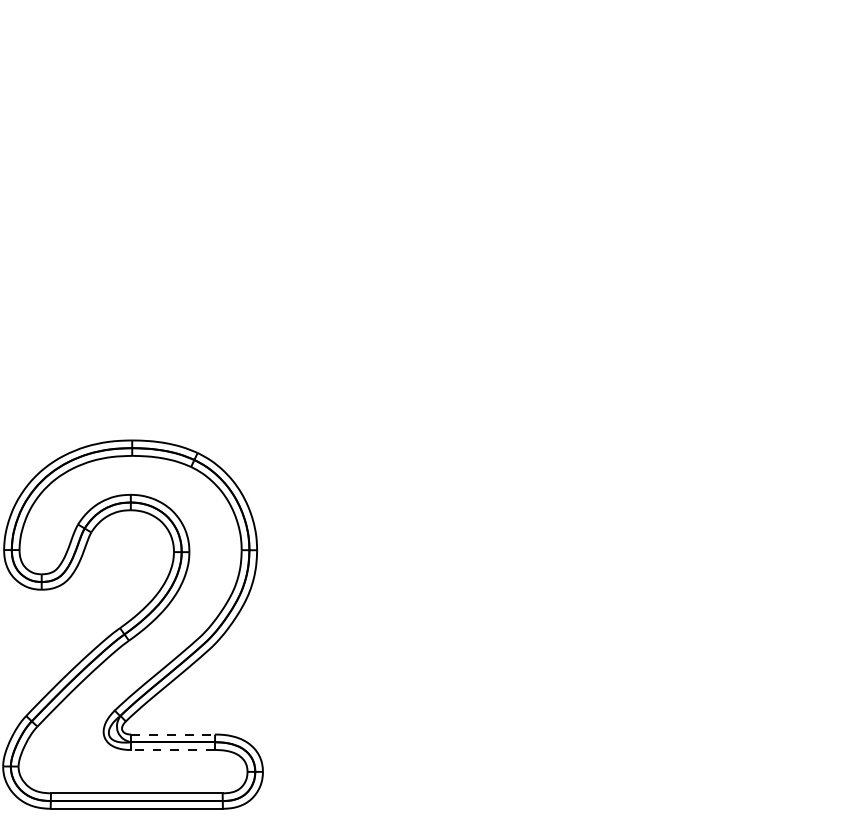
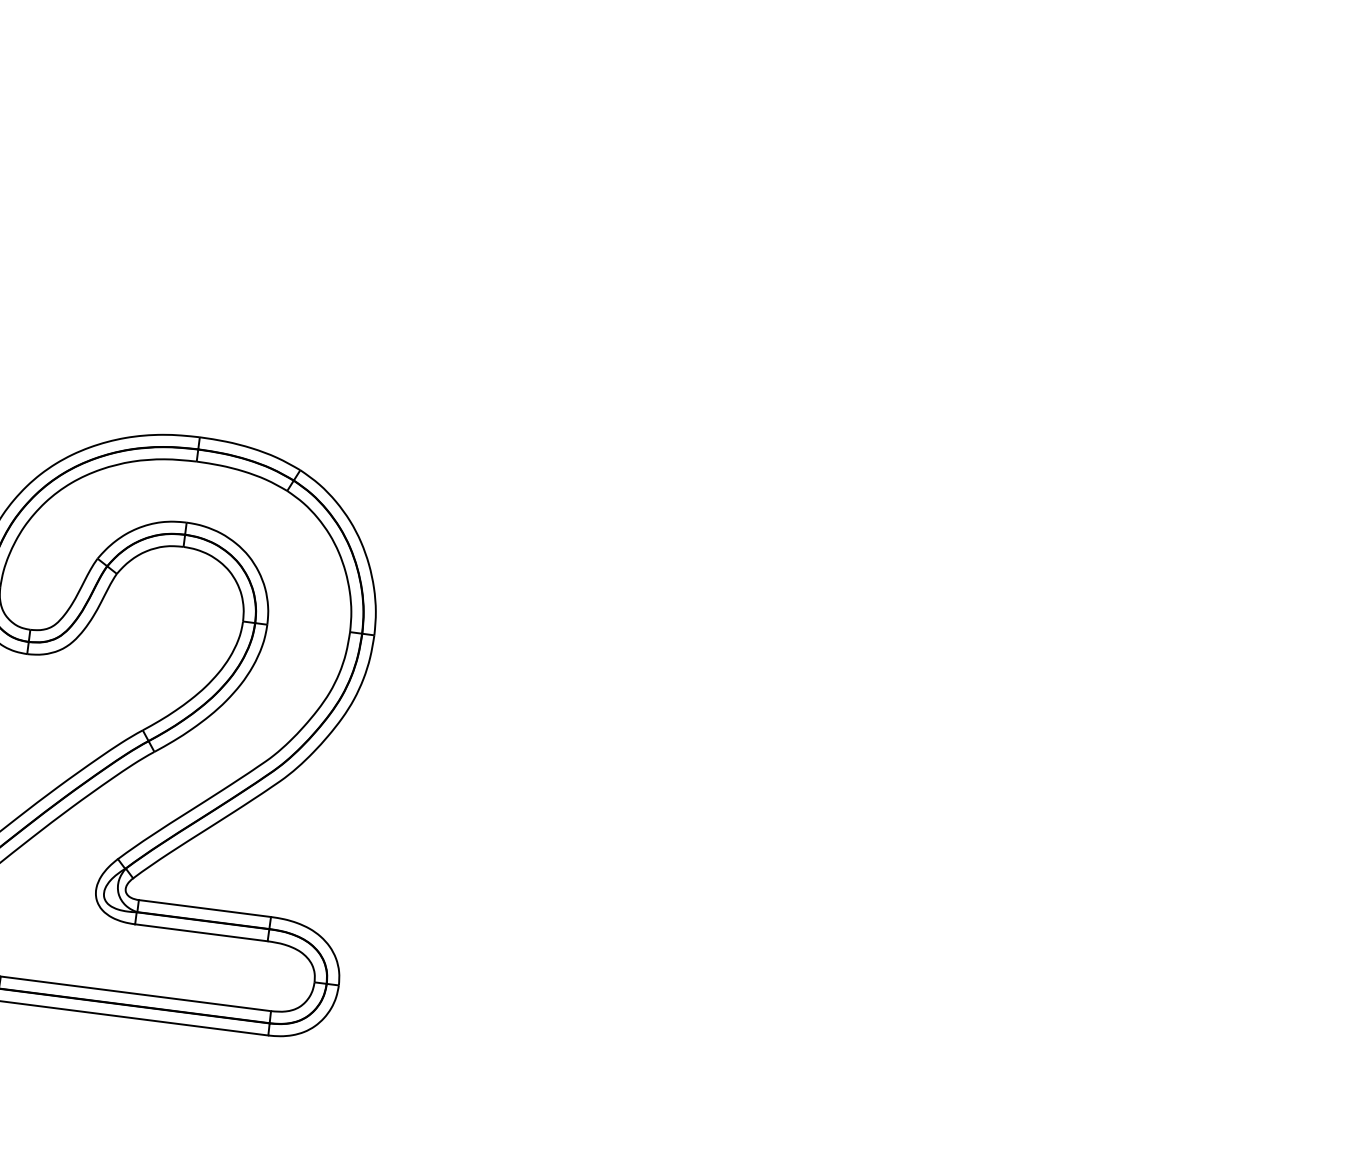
line: (173, 734) -> (205, 908), dashed -> solid
line: (172, 749) -> (200, 931), dashed -> solid

